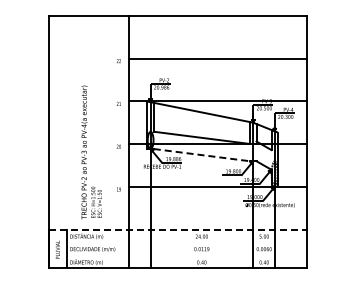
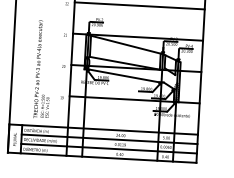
line: (201, 155) -> (123, 76), dashed -> solid
line: (177, 229) -> (103, 129), dashed -> solid
line: (186, 242) -> (109, 139), added
line: (186, 255) -> (108, 148), added

